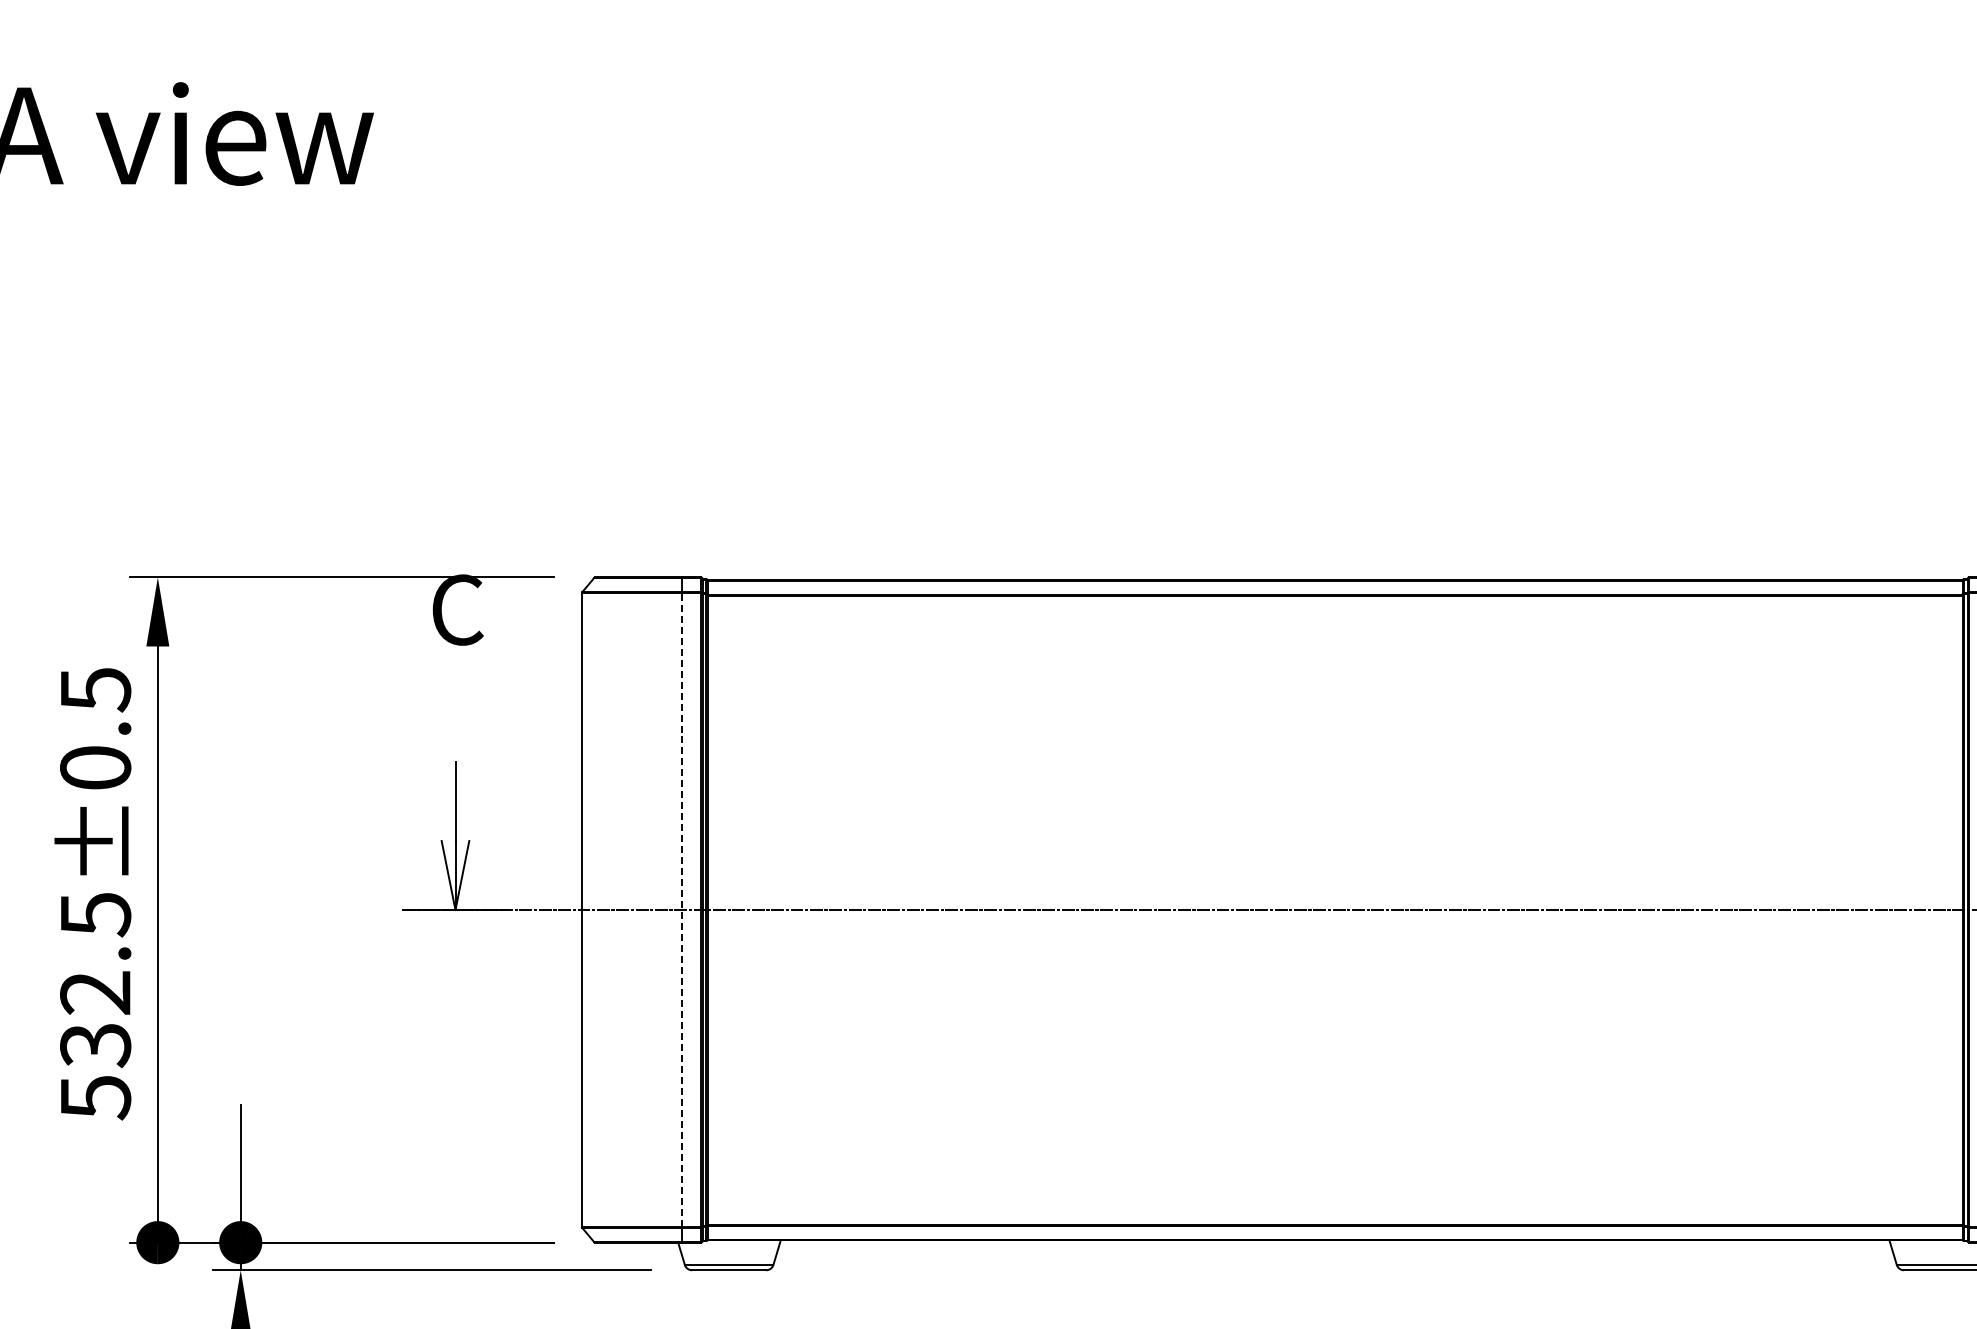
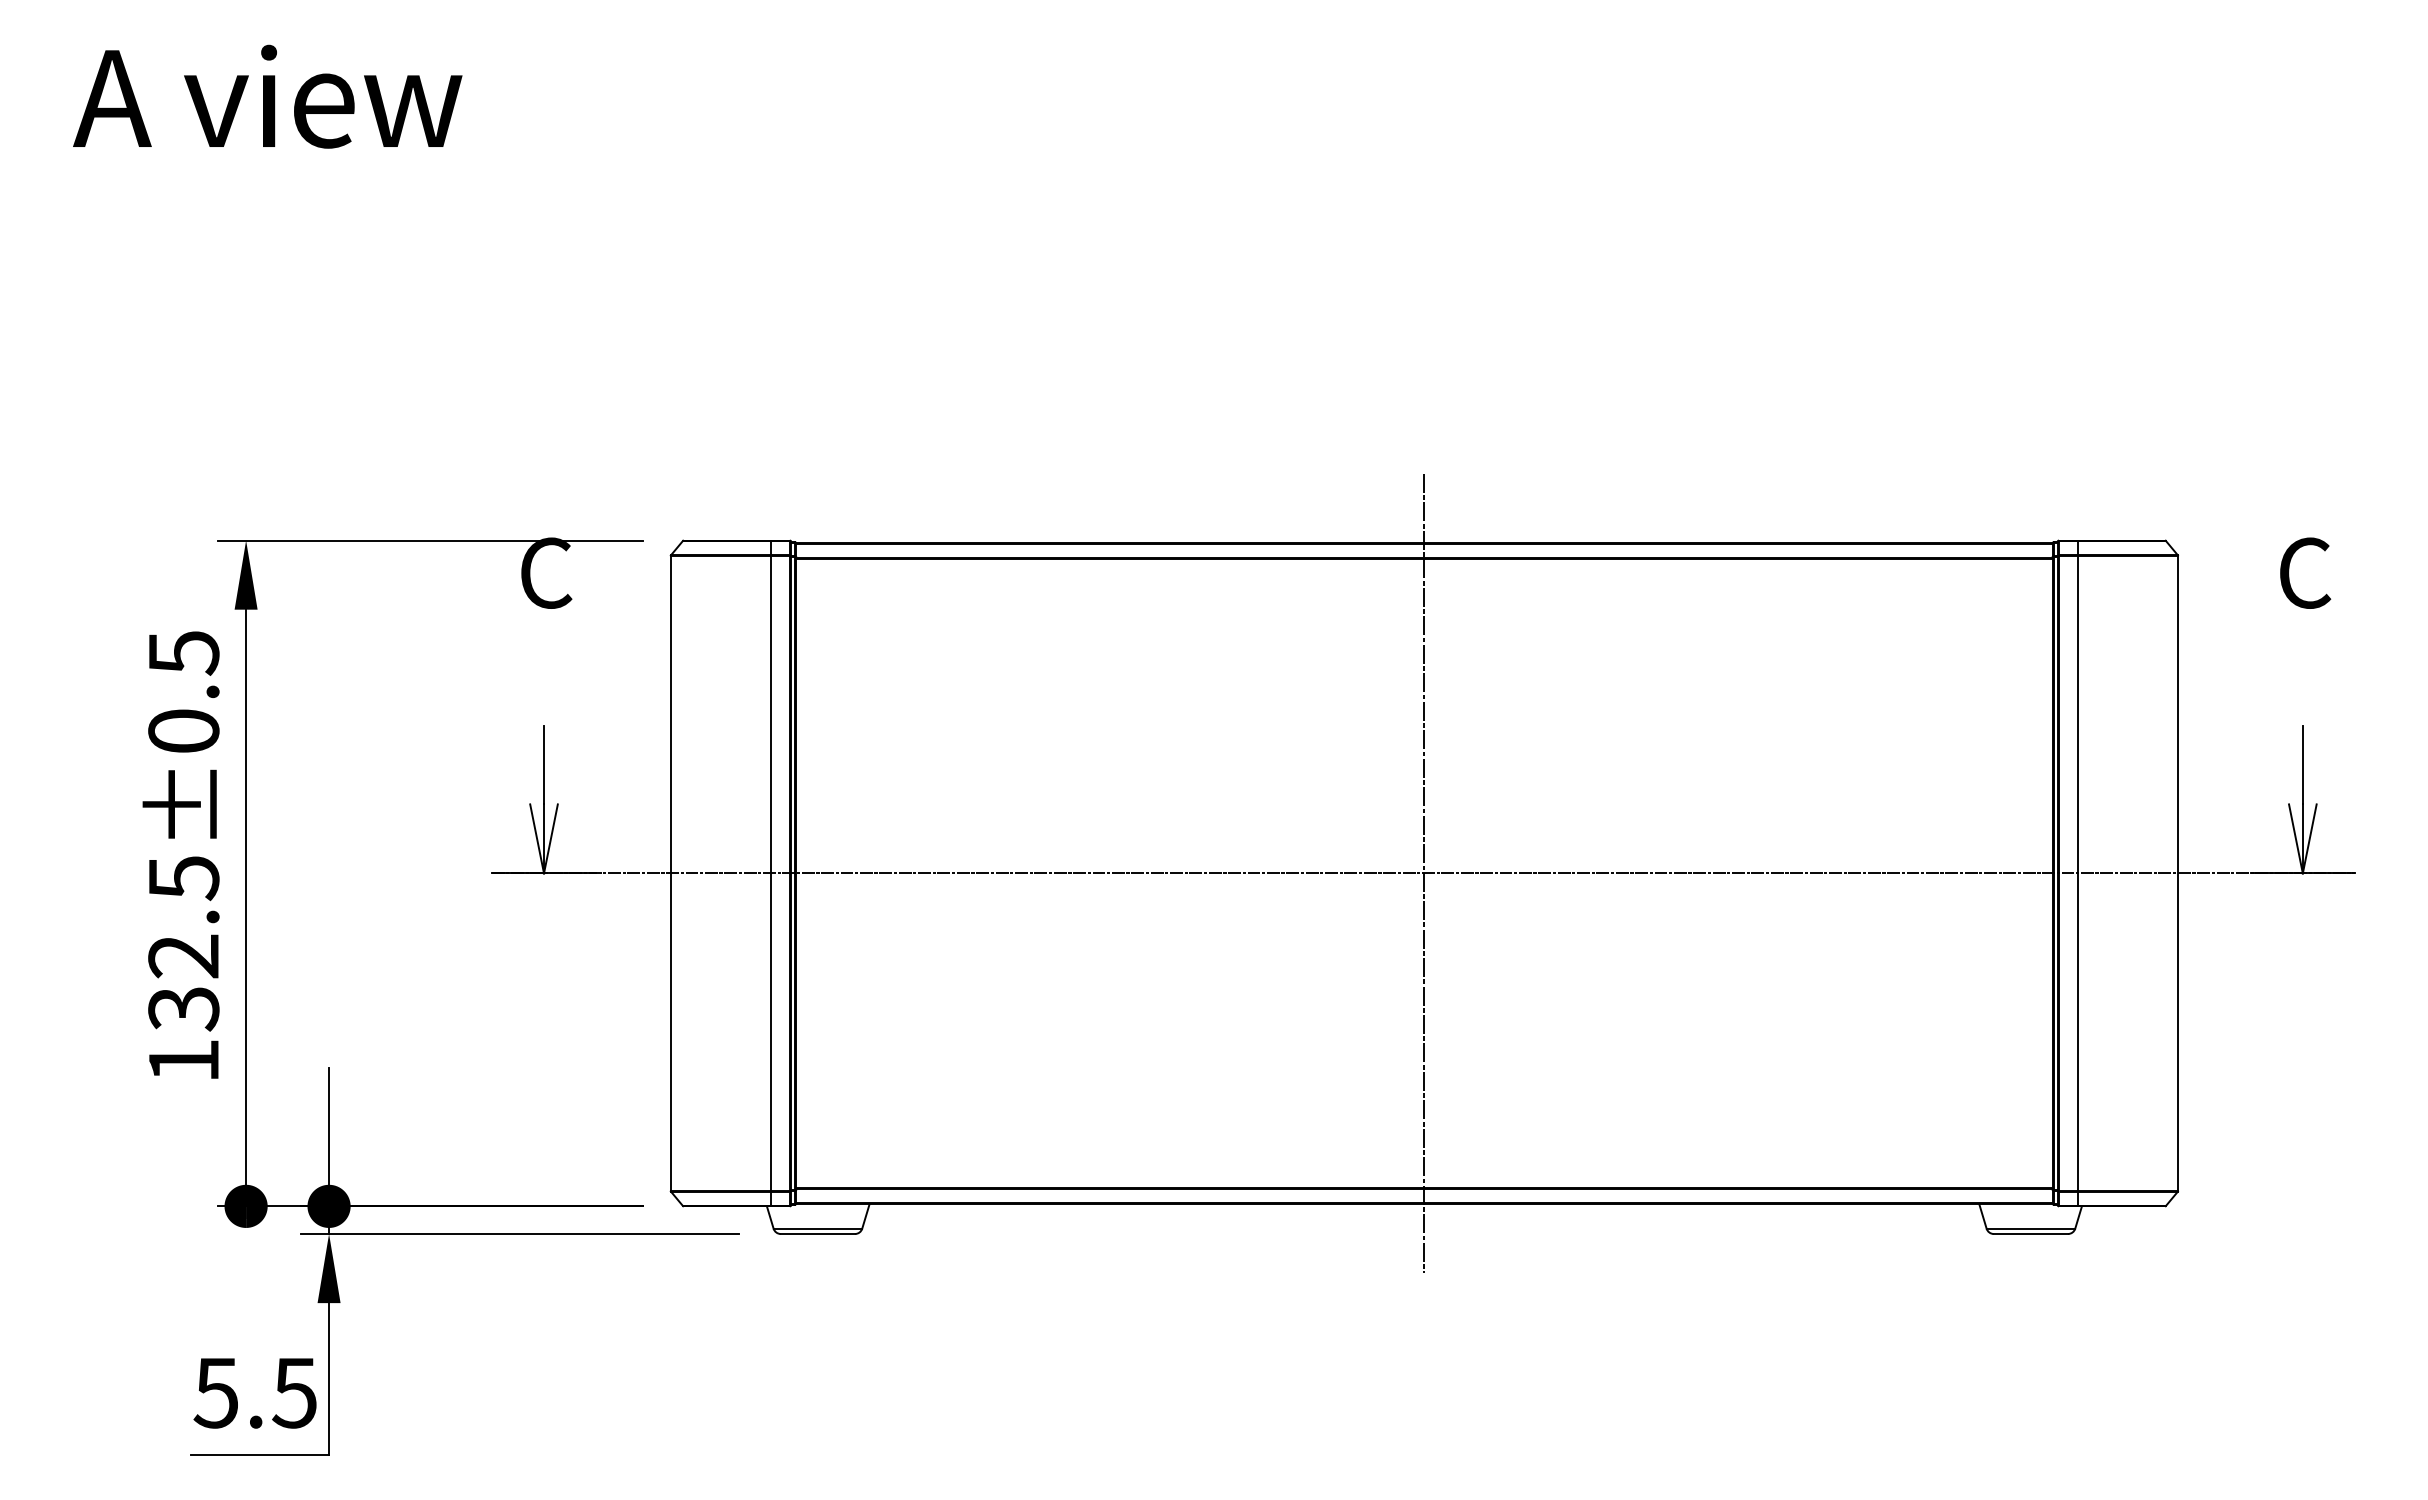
line: (682, 909) -> (771, 872), dashed -> solid
line: (1335, 910) -> (1424, 873), added
text: (96, 1097) -> (184, 1061), 532.5±0.5 -> 132.5±0.5

